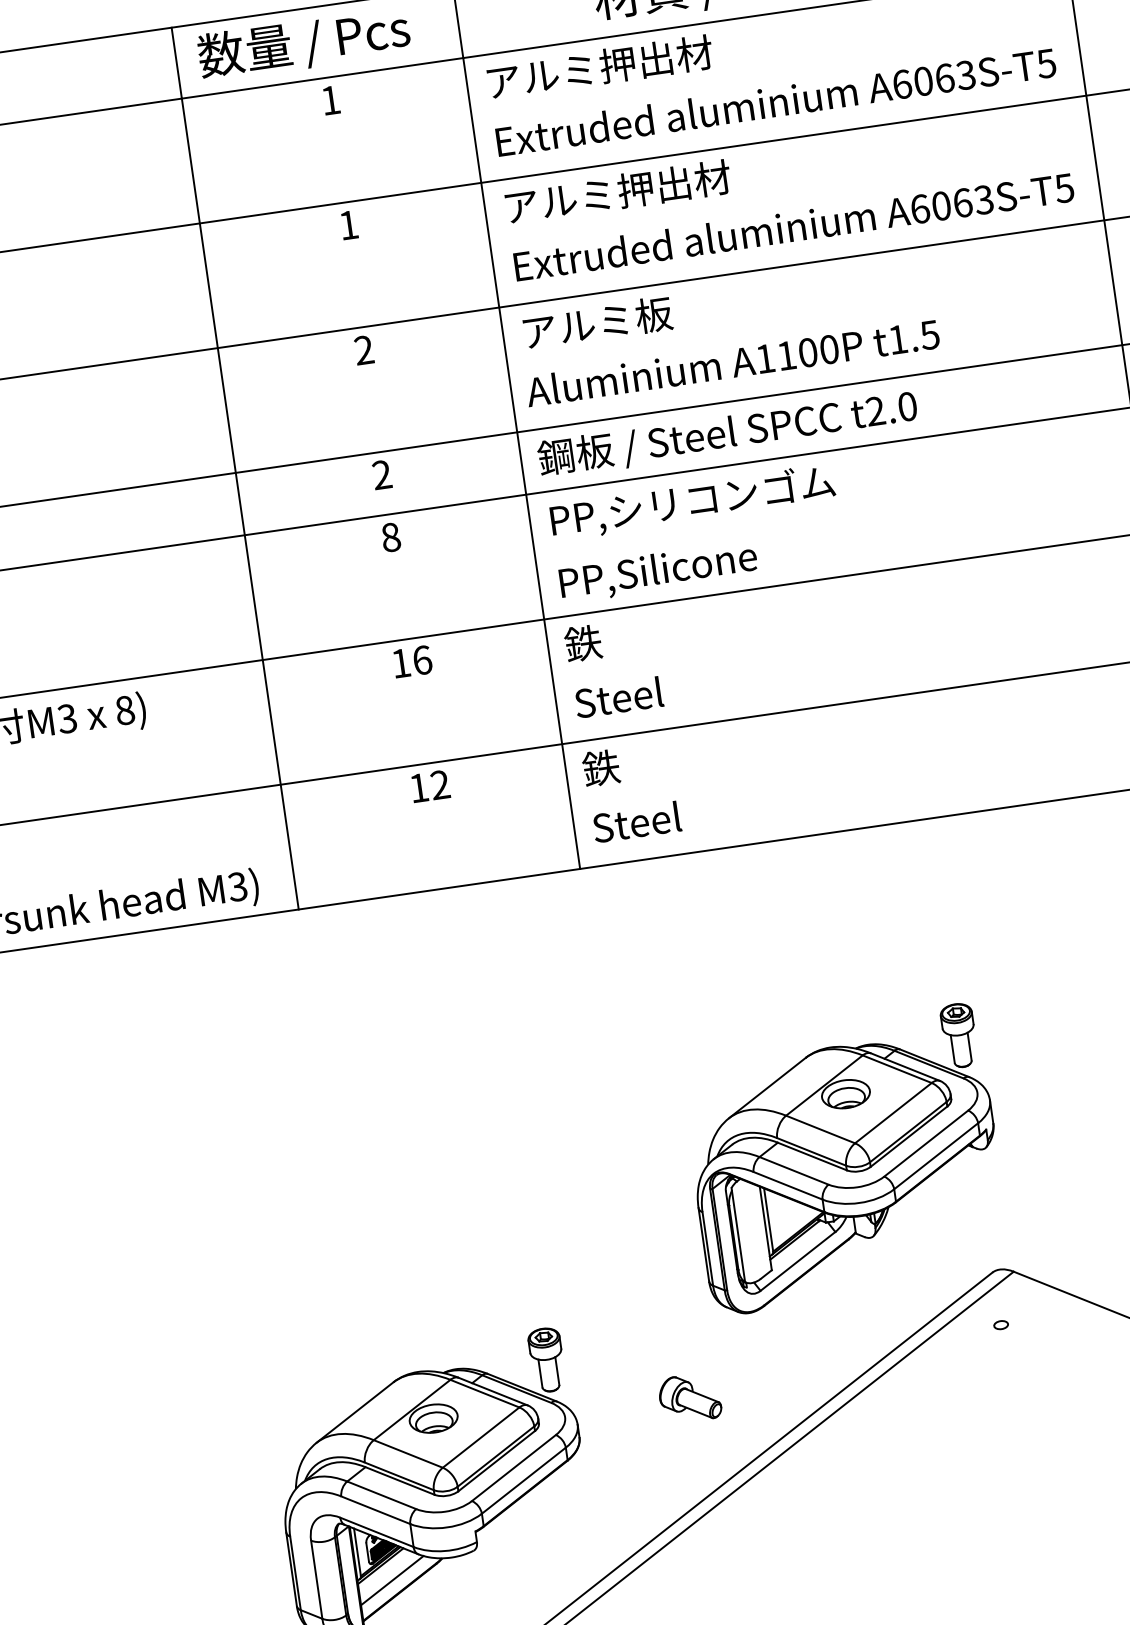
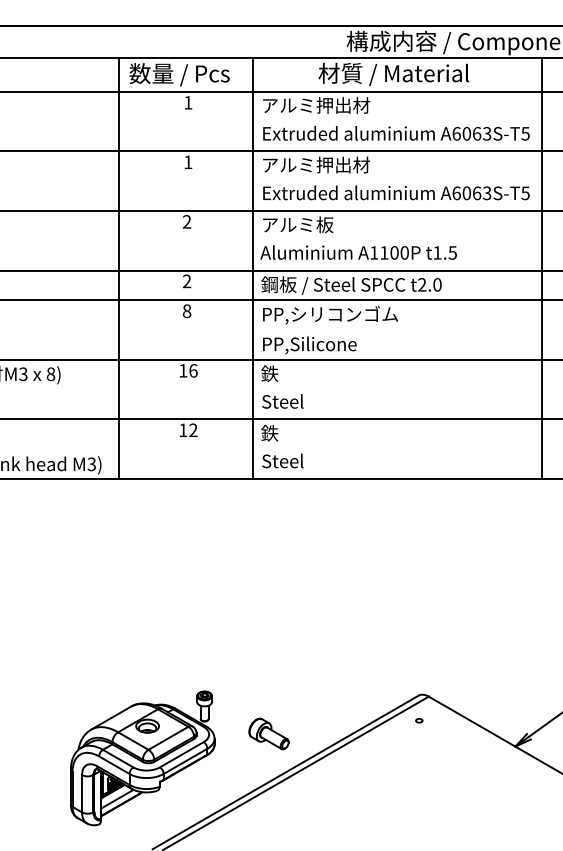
part: (845, 1158) -> (357, 632), removed
part: (689, 1397) -> (268, 733), size x1.4

